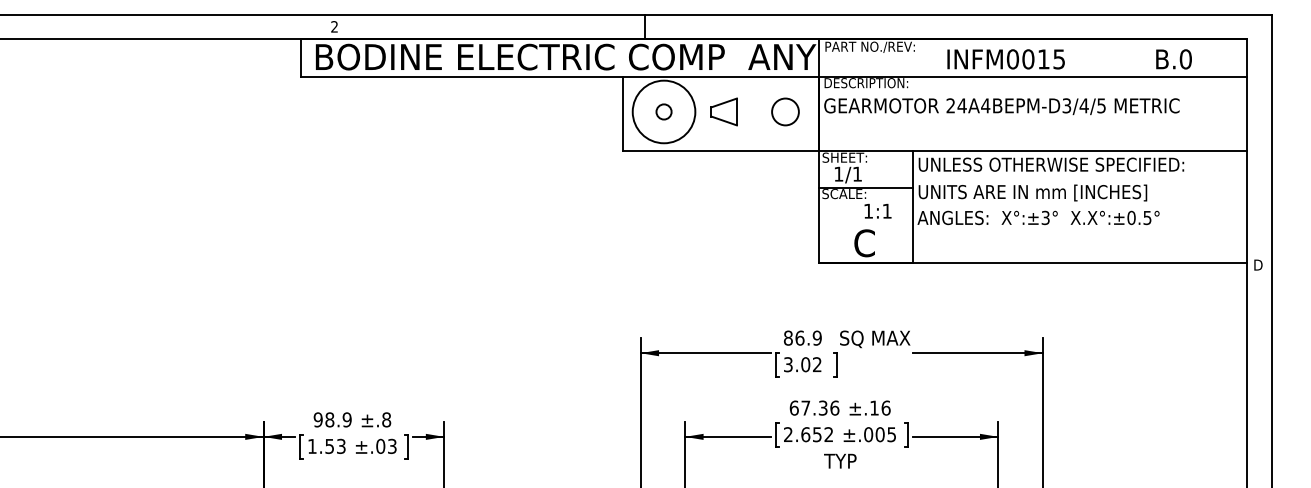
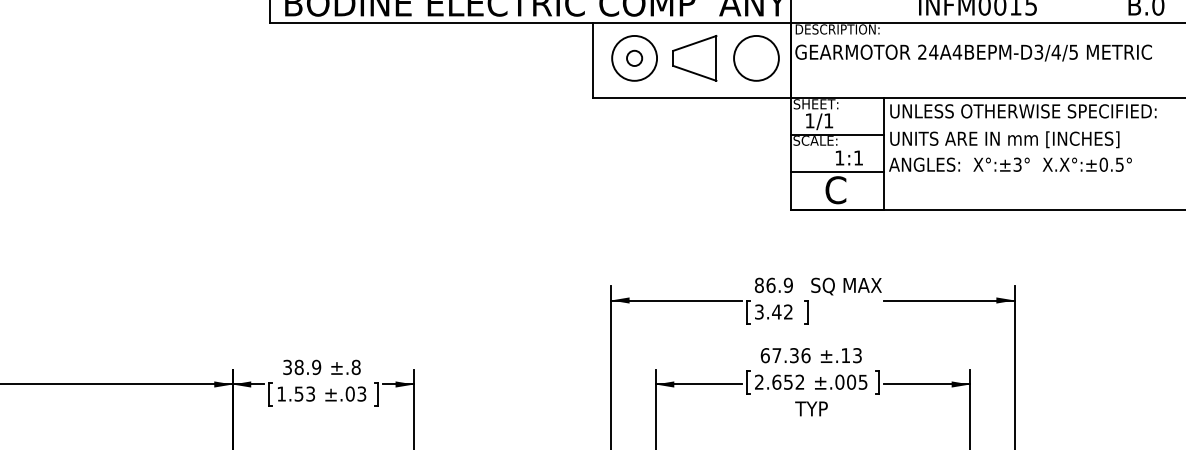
circle: (663, 111) -> (634, 57), size x0.71
part: (723, 111) -> (694, 57), size x1.67
circle: (785, 111) -> (756, 57), size x1.67
line: (865, 225) -> (836, 172), added
text: (805, 364) -> (776, 311), 3.02 -> 3.42
text: (885, 407) -> (856, 354), ±.16 -> ±.13
text: (317, 419) -> (286, 367), 98.9 -> 38.9

